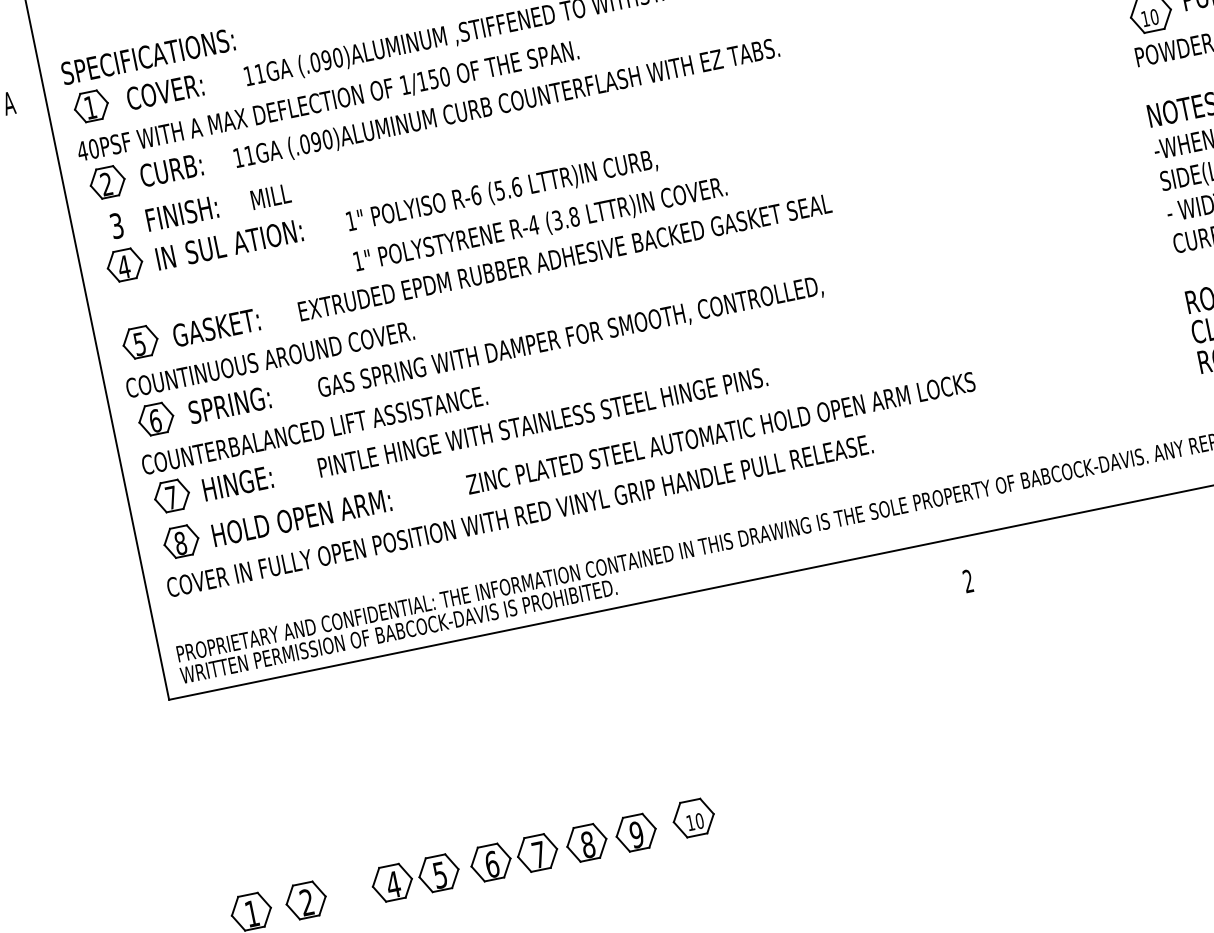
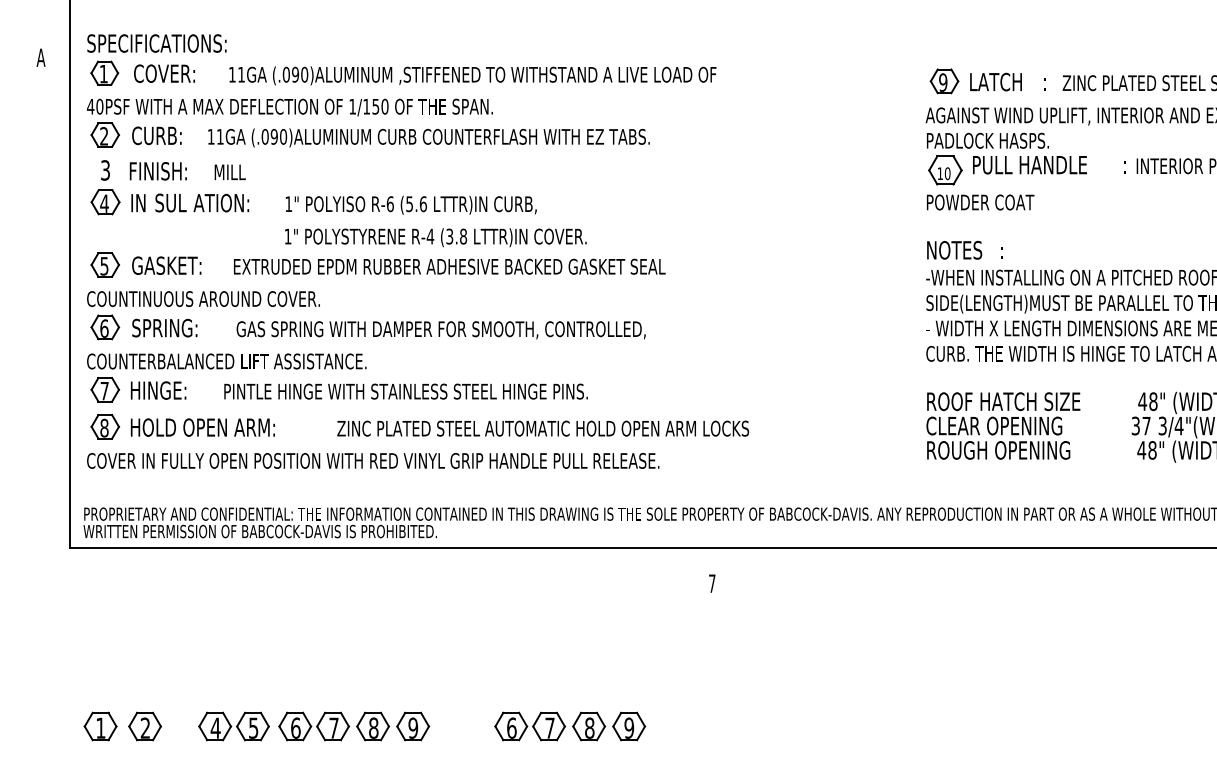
text: (968, 581) -> (712, 583), 2 -> 7
part: (829, 792) -> (570, 726), added
part: (693, 818) -> (460, 724), removed

